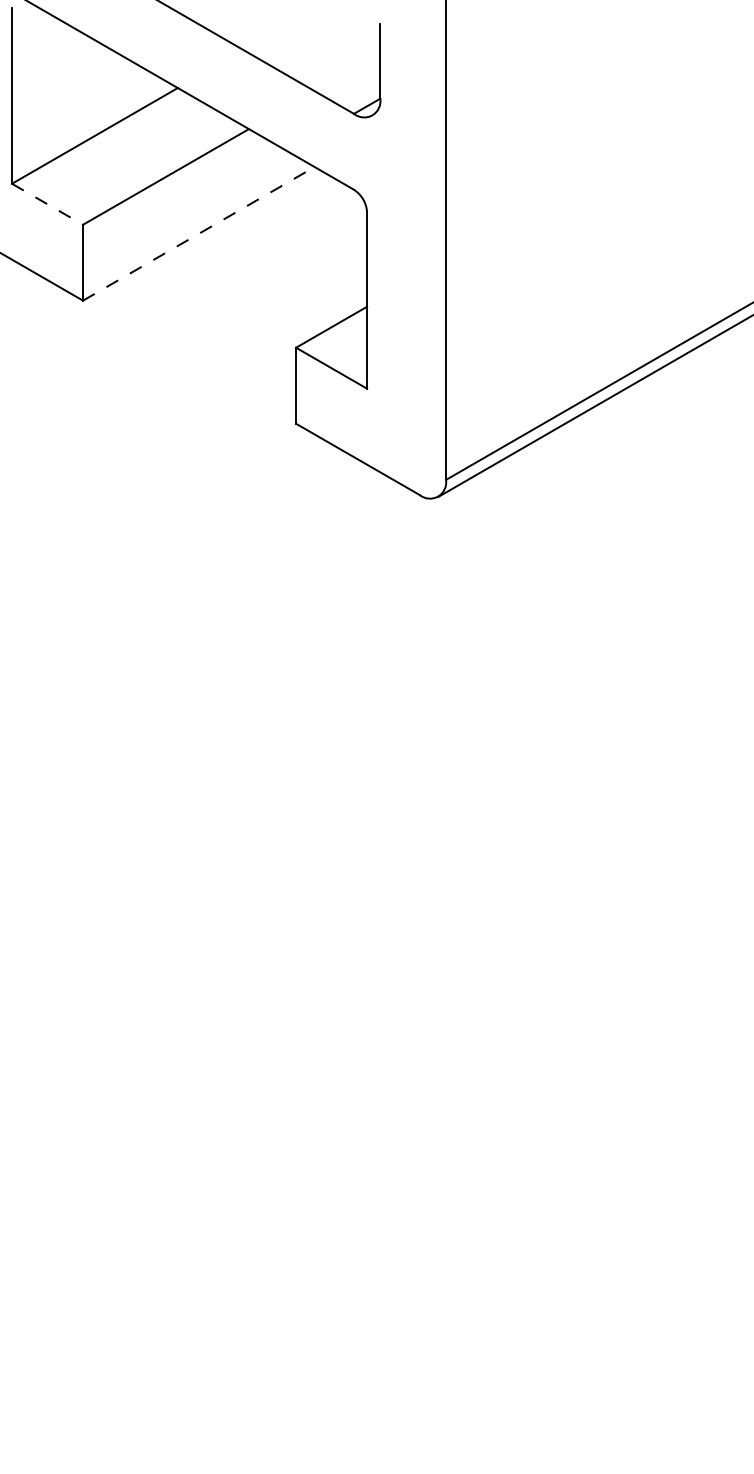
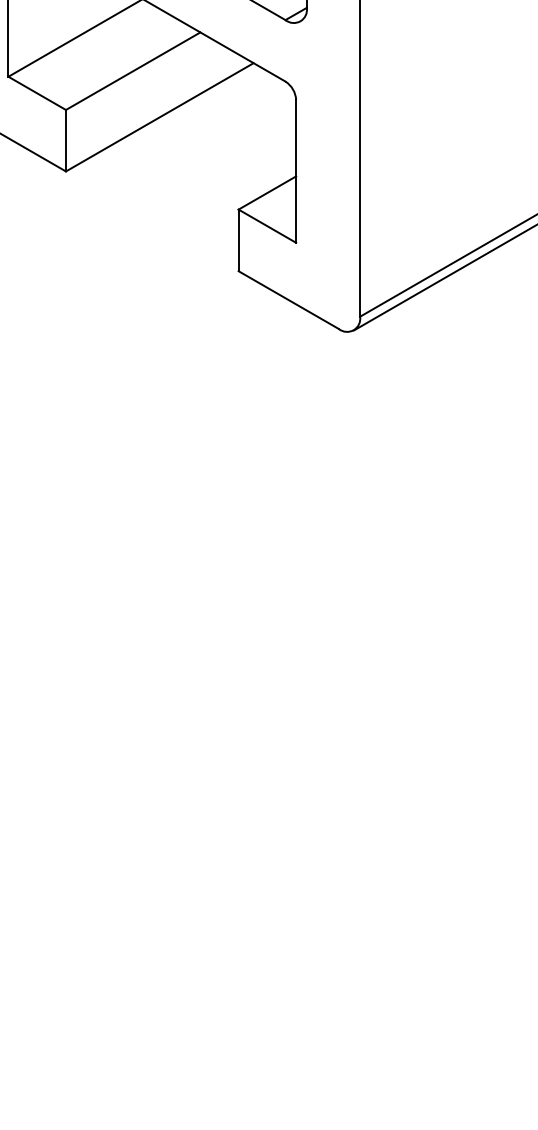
line: (47, 204) -> (37, 93), dashed -> solid
line: (198, 233) -> (159, 117), dashed -> solid

